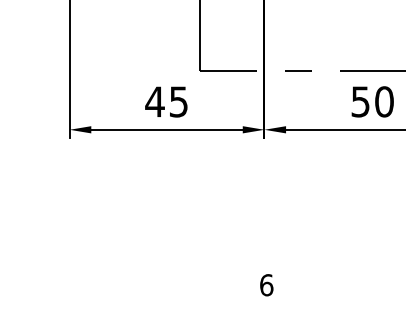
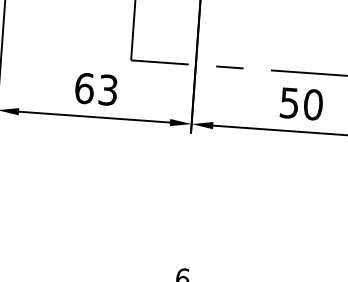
text: (166, 101) -> (95, 88), 45 -> 63

